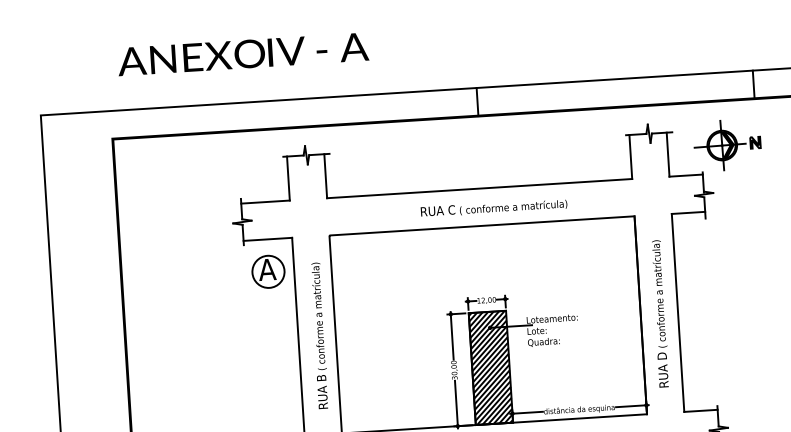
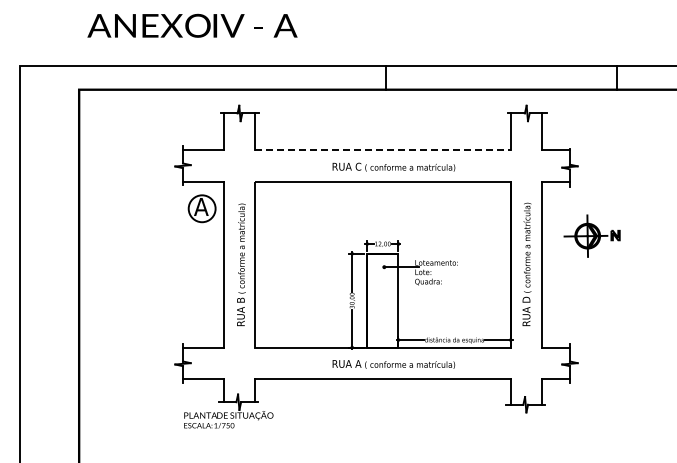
part: (726, 144) -> (591, 235), moved
line: (479, 188) -> (382, 150), solid -> dashed
hatch: (490, 367) -> (382, 300), removed

